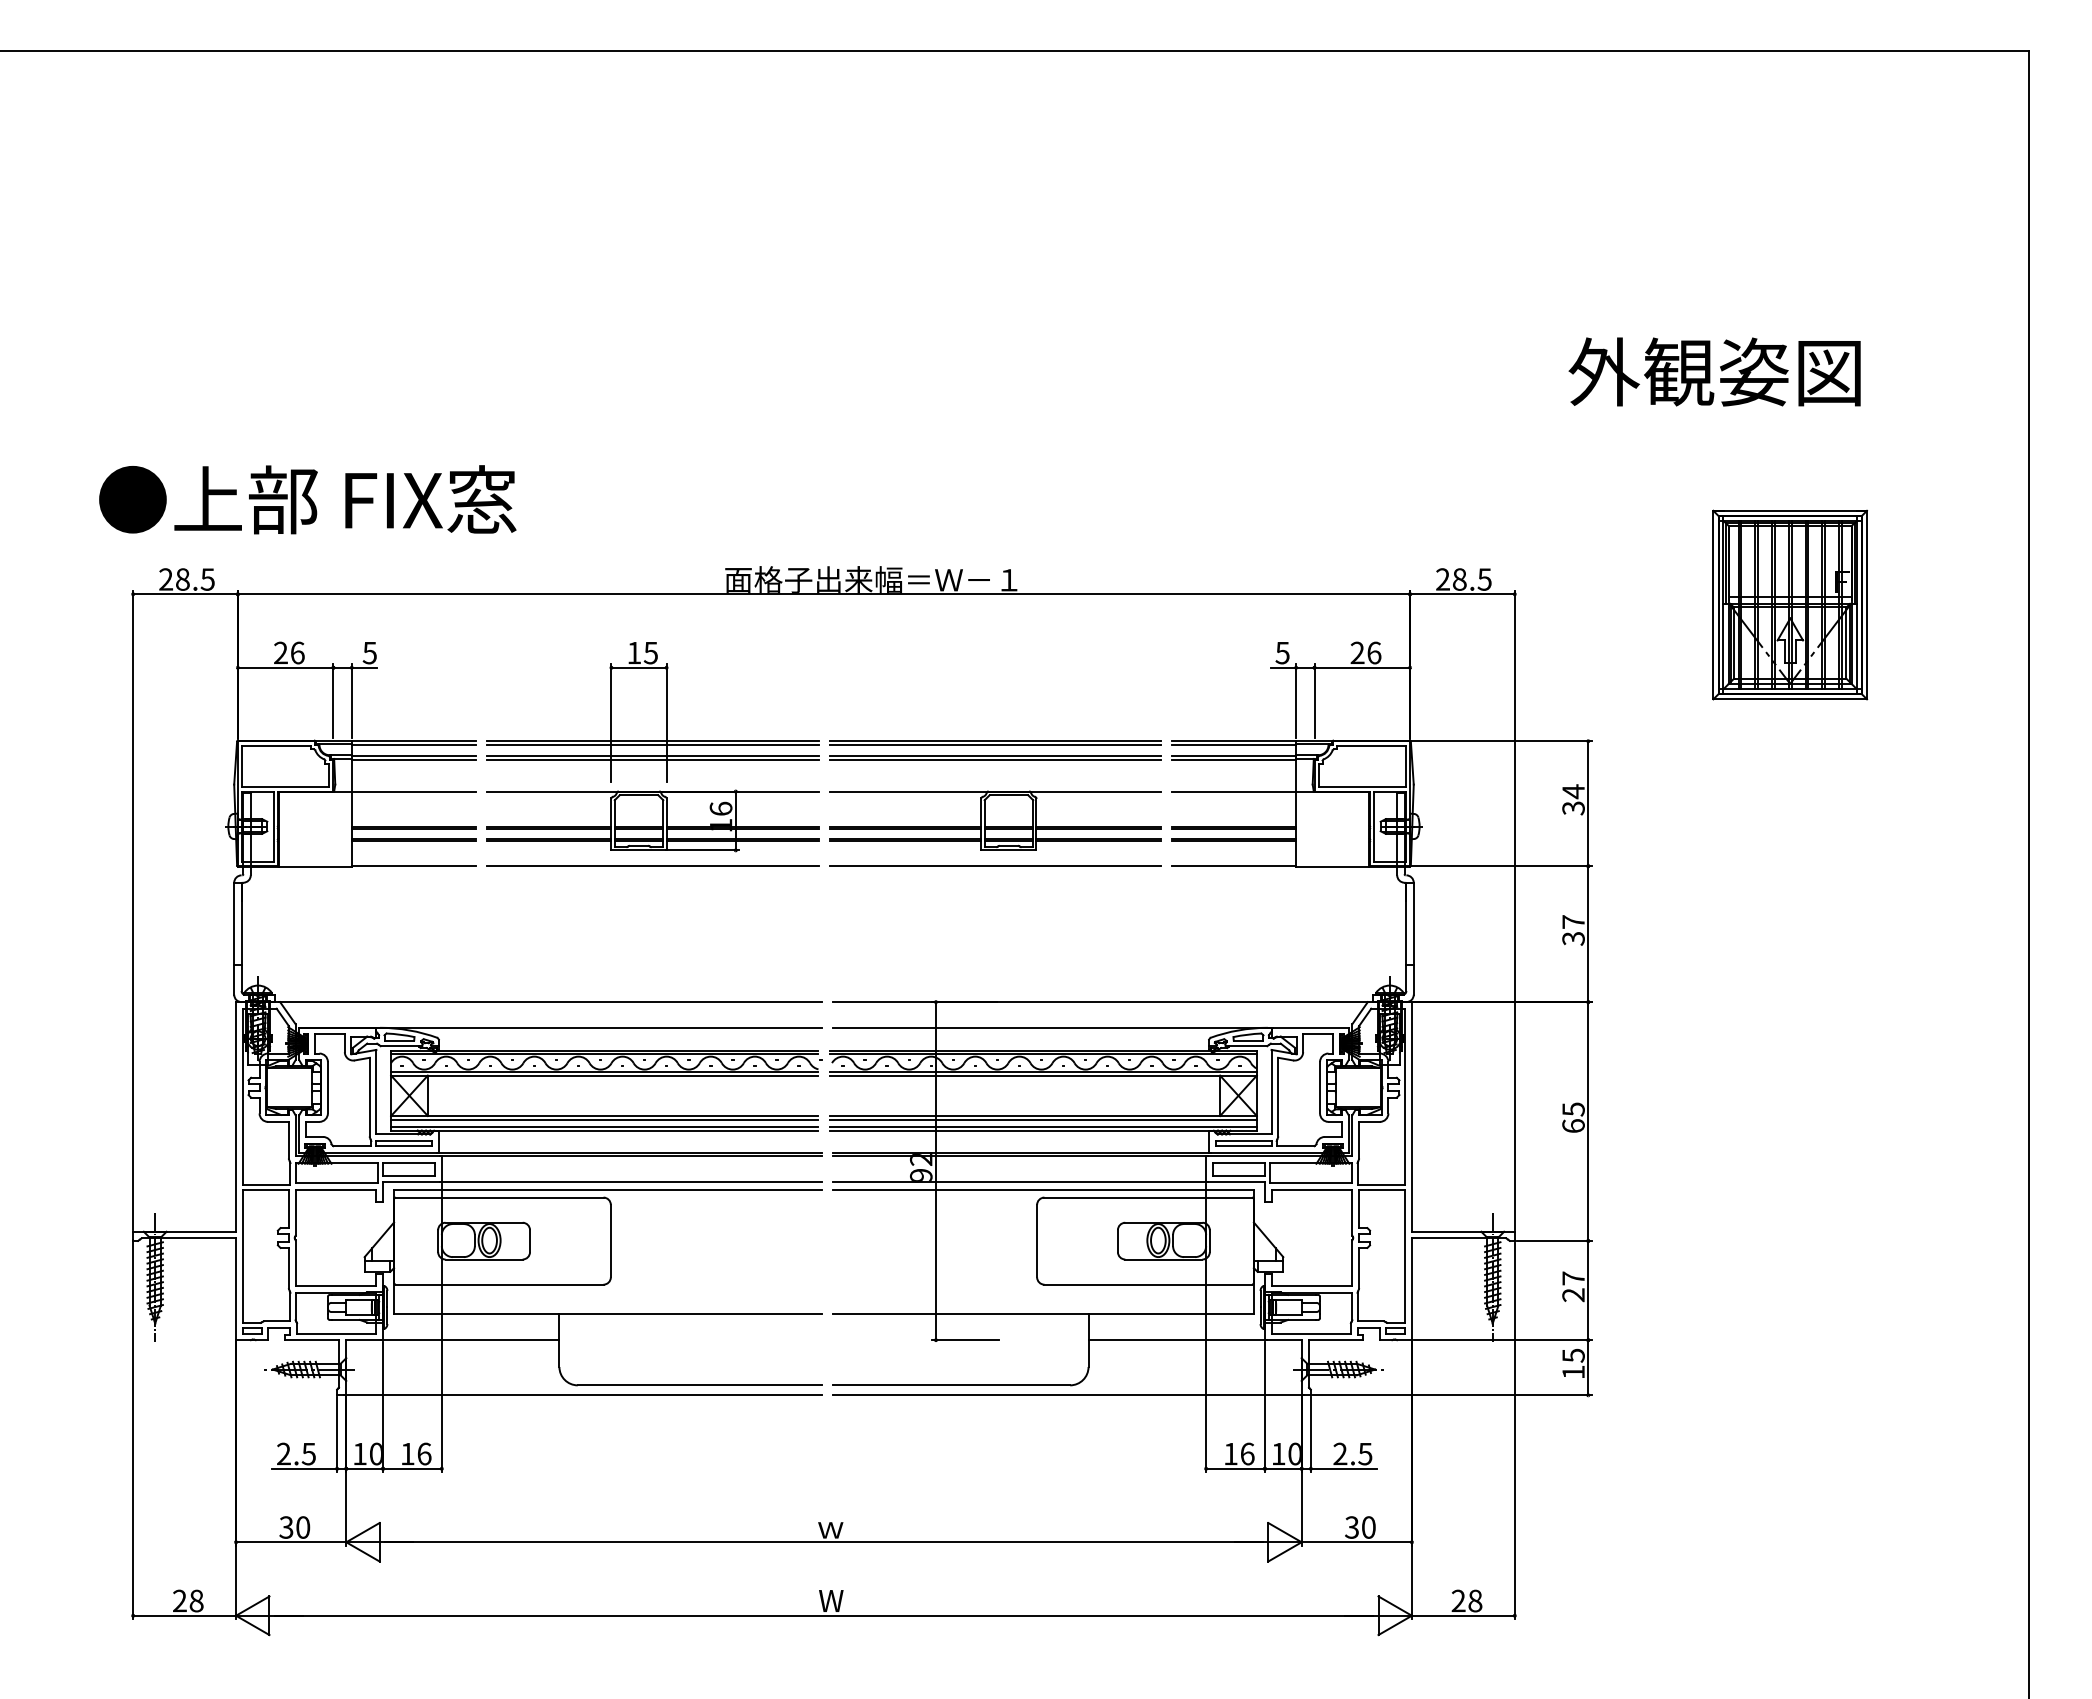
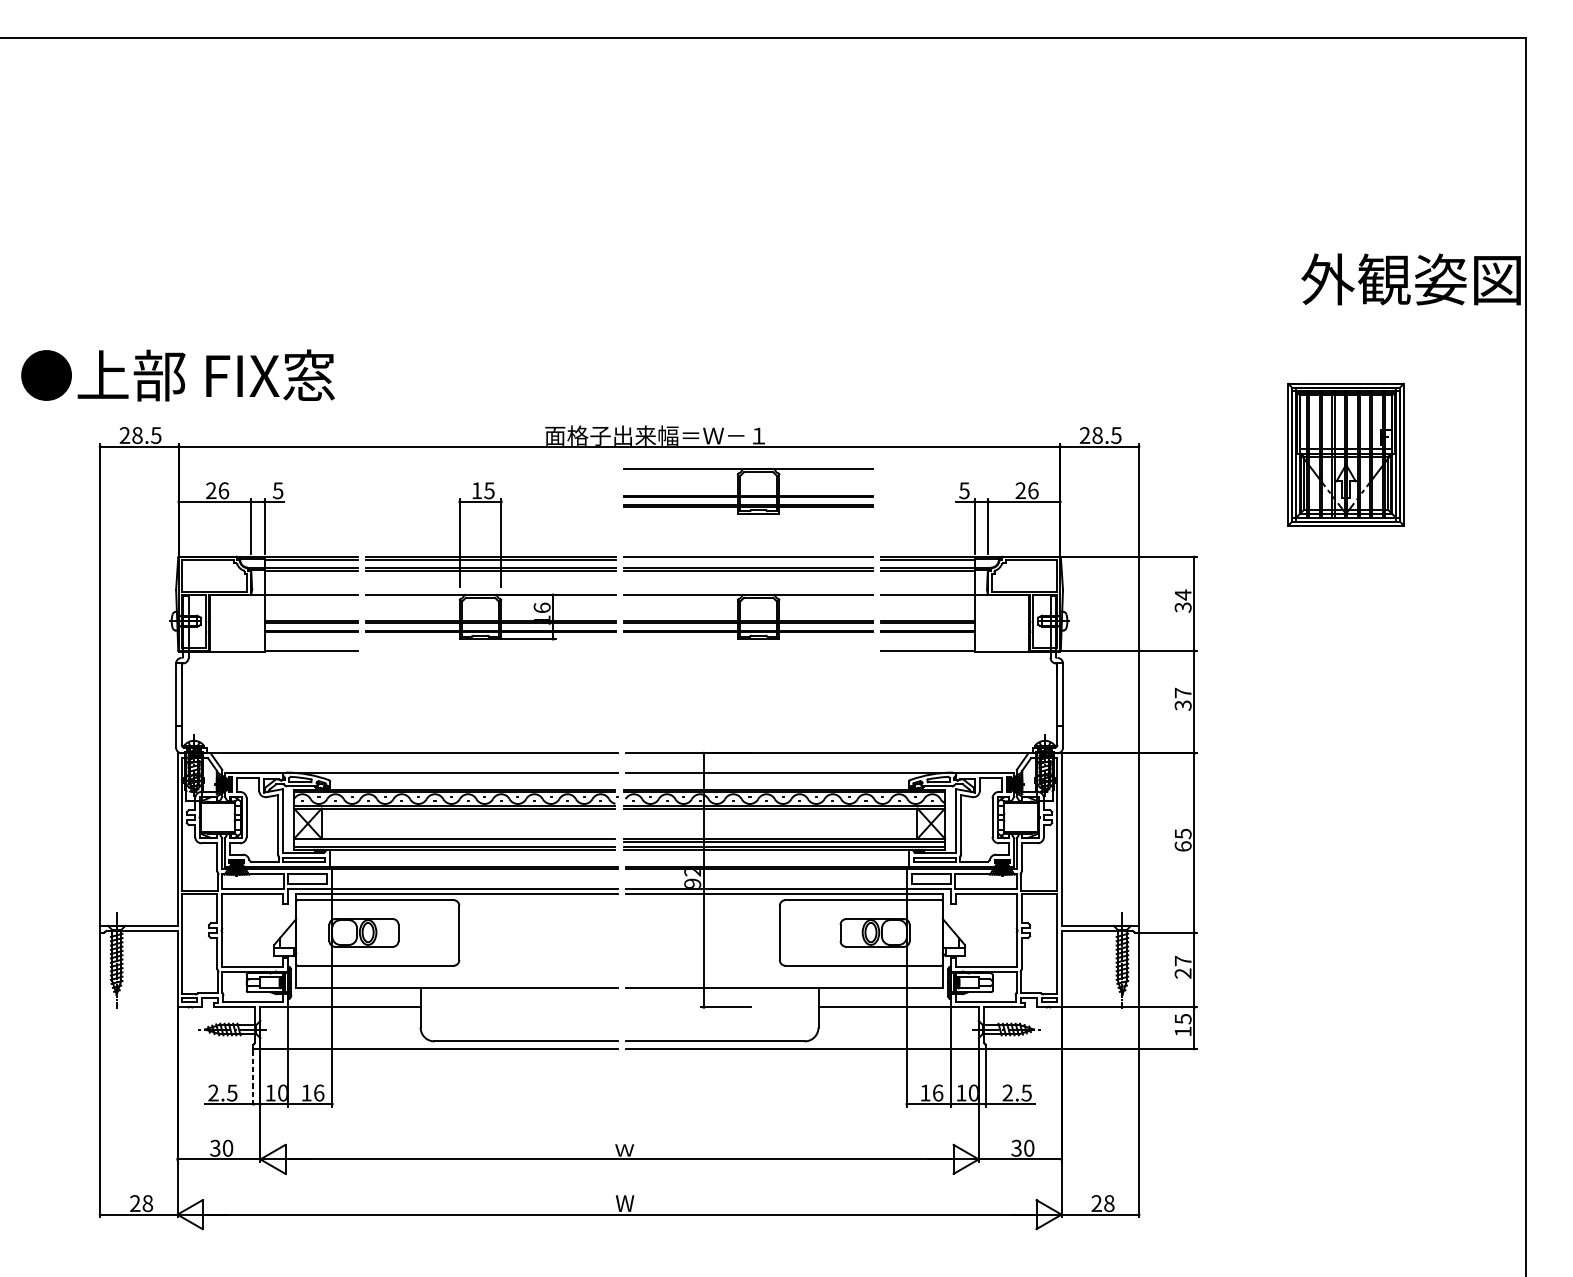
text: (1714, 371) -> (1410, 279), moved
text: (307, 499) -> (177, 375), moved
part: (995, 653) -> (748, 491), added
line: (995, 744) -> (748, 559), removed
line: (652, 865) -> (490, 650), removed
line: (995, 866) -> (748, 651), removed
line: (604, 1119) -> (454, 841), removed
line: (337, 1434) -> (253, 1078), solid -> dashed

